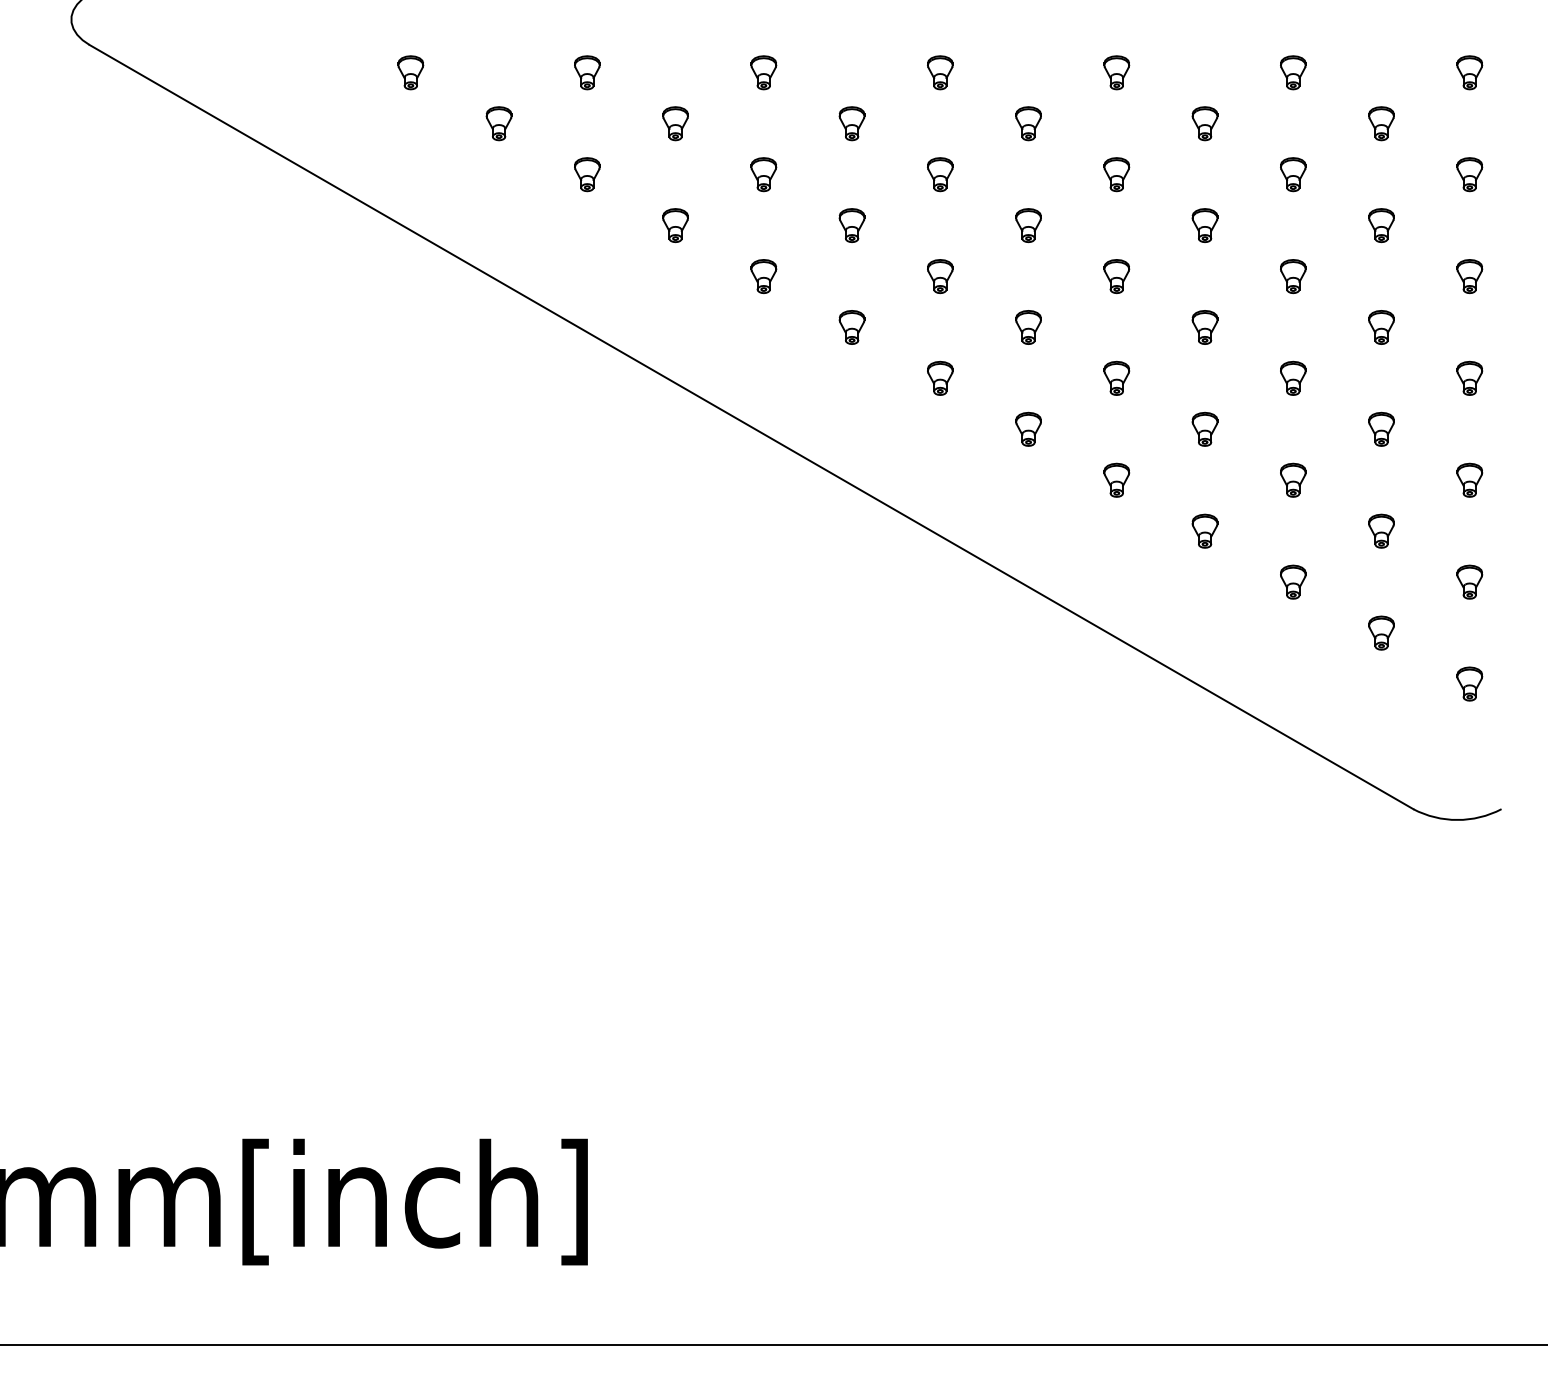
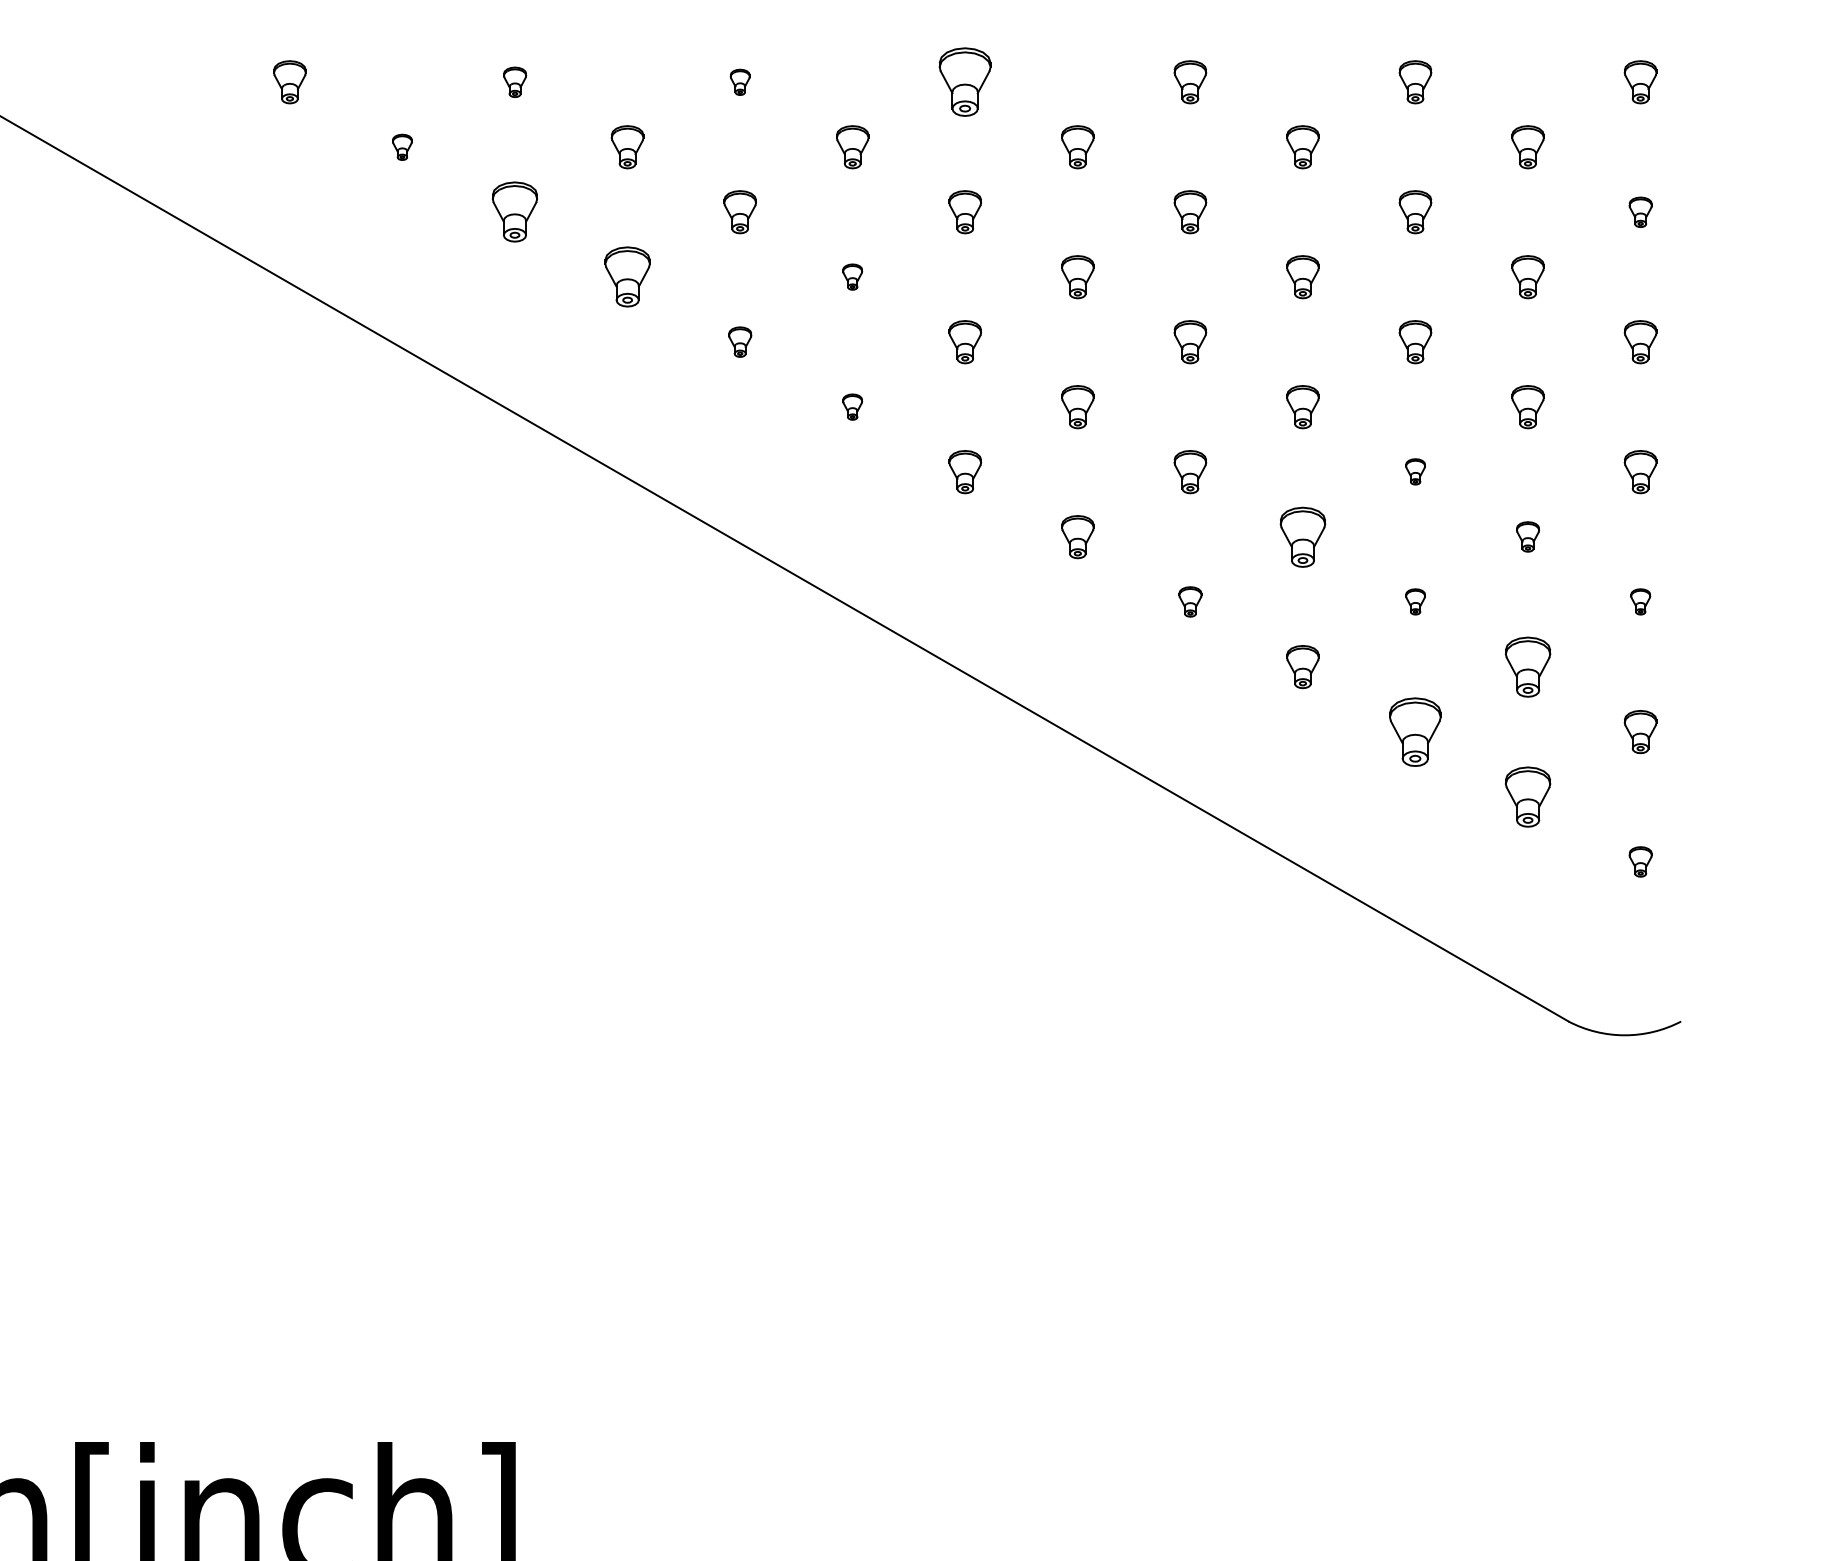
part: (587, 72) -> (515, 81), size x0.7
part: (763, 72) -> (739, 81), size x0.6
part: (940, 72) -> (965, 81), size x1.6
part: (498, 123) -> (401, 146), size x0.6
part: (587, 174) -> (515, 212), size x1.4
part: (1469, 174) -> (1640, 212), size x0.7
part: (675, 225) -> (627, 277), size x1.4
part: (851, 225) -> (851, 277), size x0.6
part: (763, 276) -> (739, 342), size x0.7
part: (851, 327) -> (851, 407), size x0.6
part: (1293, 377) -> (1415, 470), size x0.6
part: (1204, 428) -> (1302, 535), size x1.4
part: (1381, 428) -> (1528, 535), size x0.7
part: (1116, 479) -> (1190, 601), size x0.7
part: (1293, 479) -> (1415, 601), size x0.6
part: (1469, 479) -> (1640, 601), size x0.6
part: (1381, 530) -> (1528, 666), size x1.4
part: (1293, 581) -> (1415, 731), size x1.6
part: (1381, 632) -> (1528, 796), size x1.4
part: (1469, 683) -> (1640, 861), size x0.7

